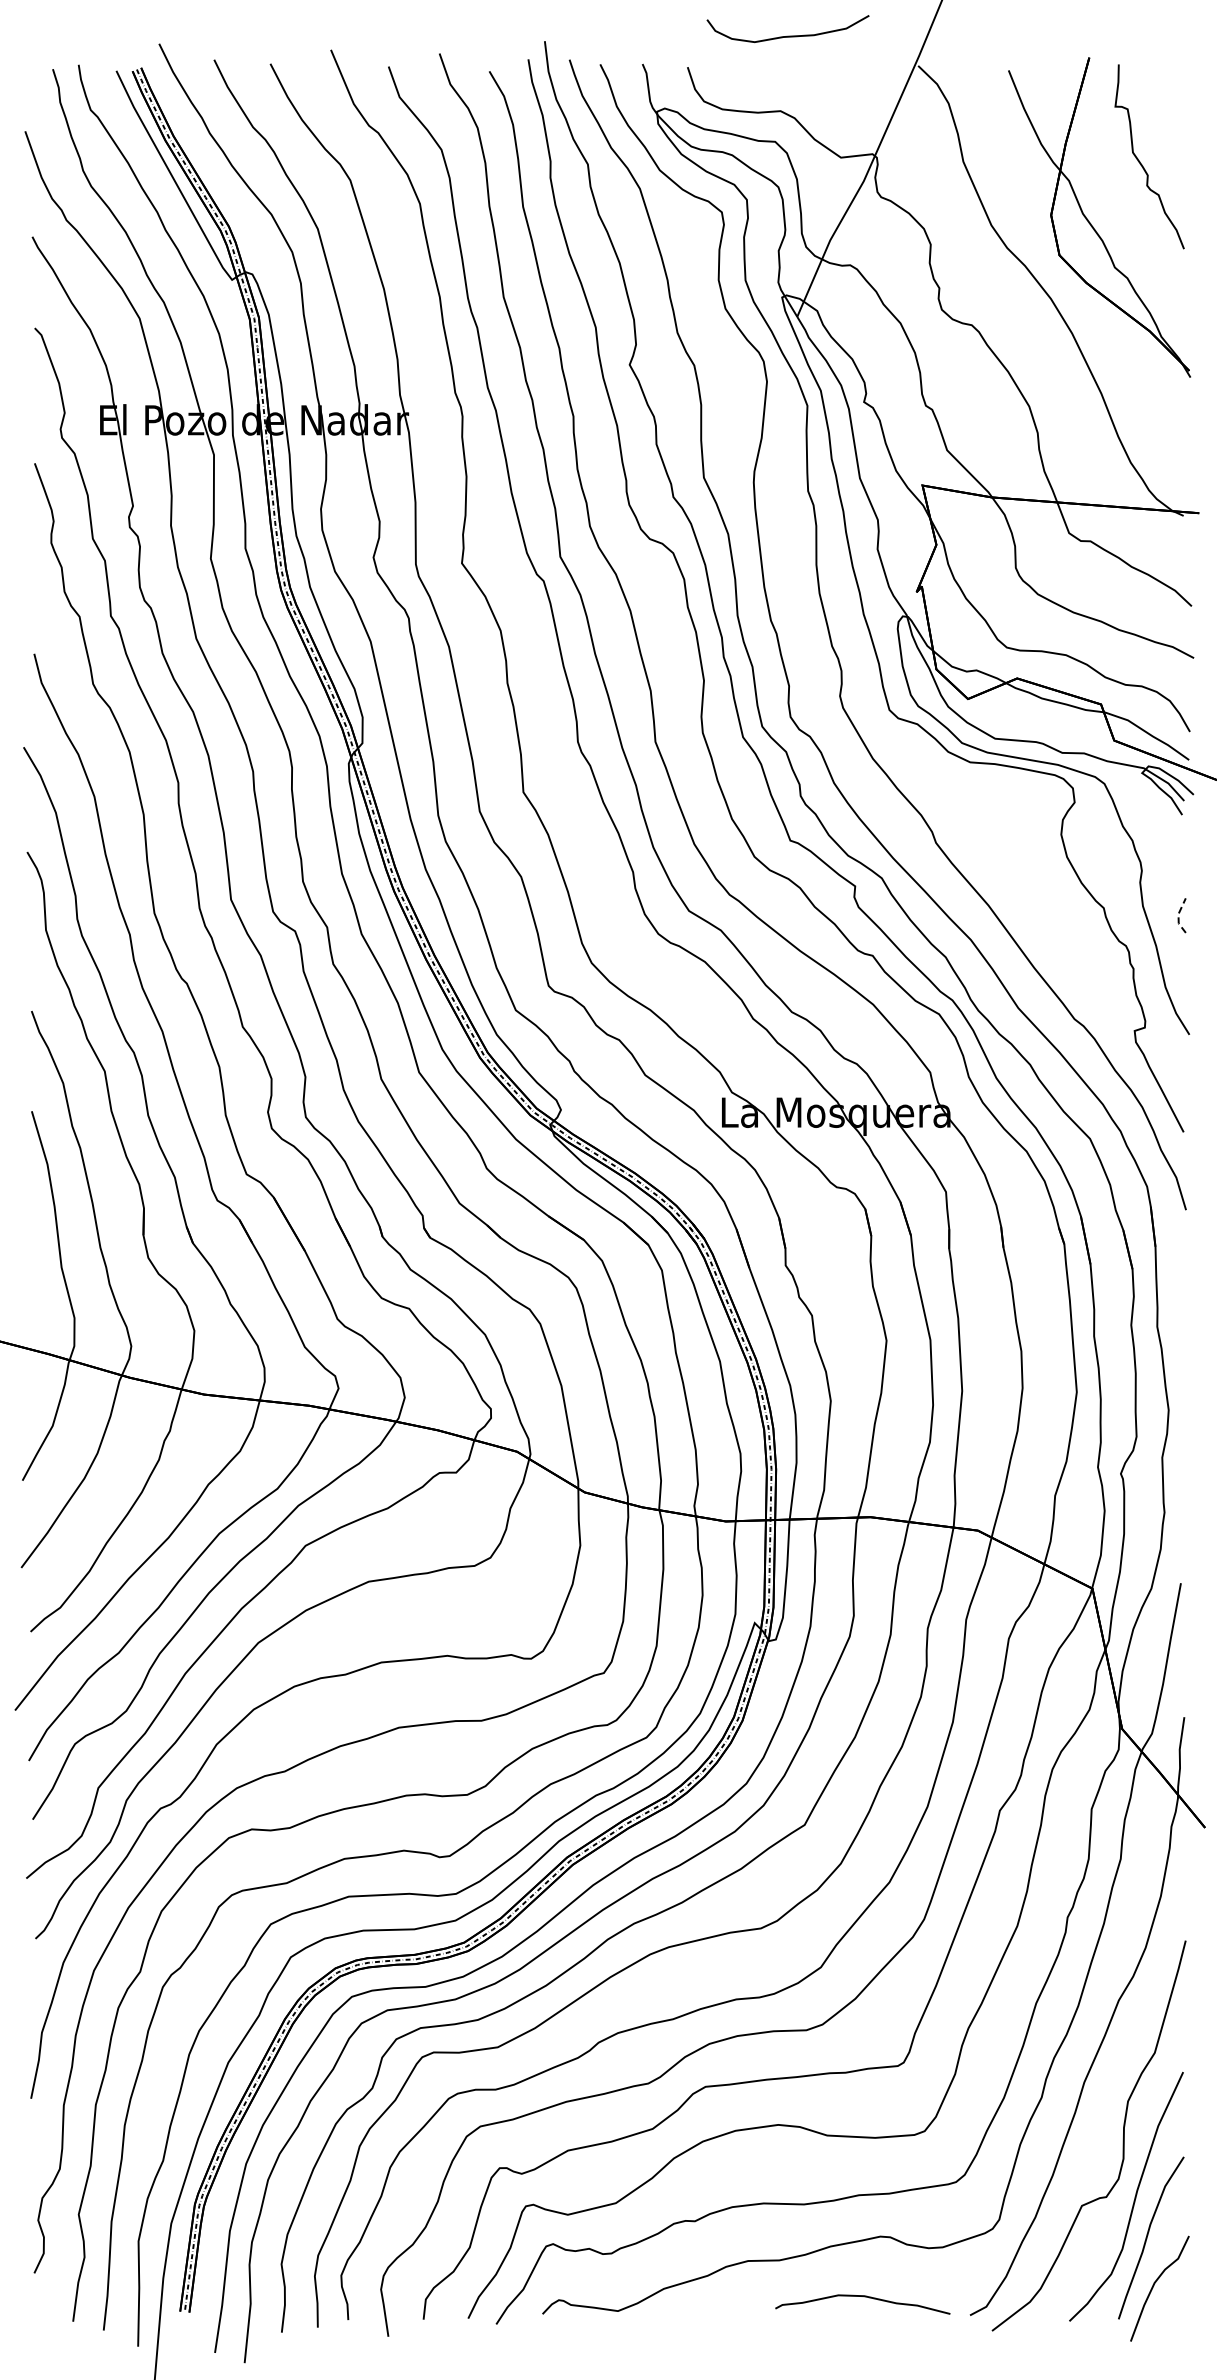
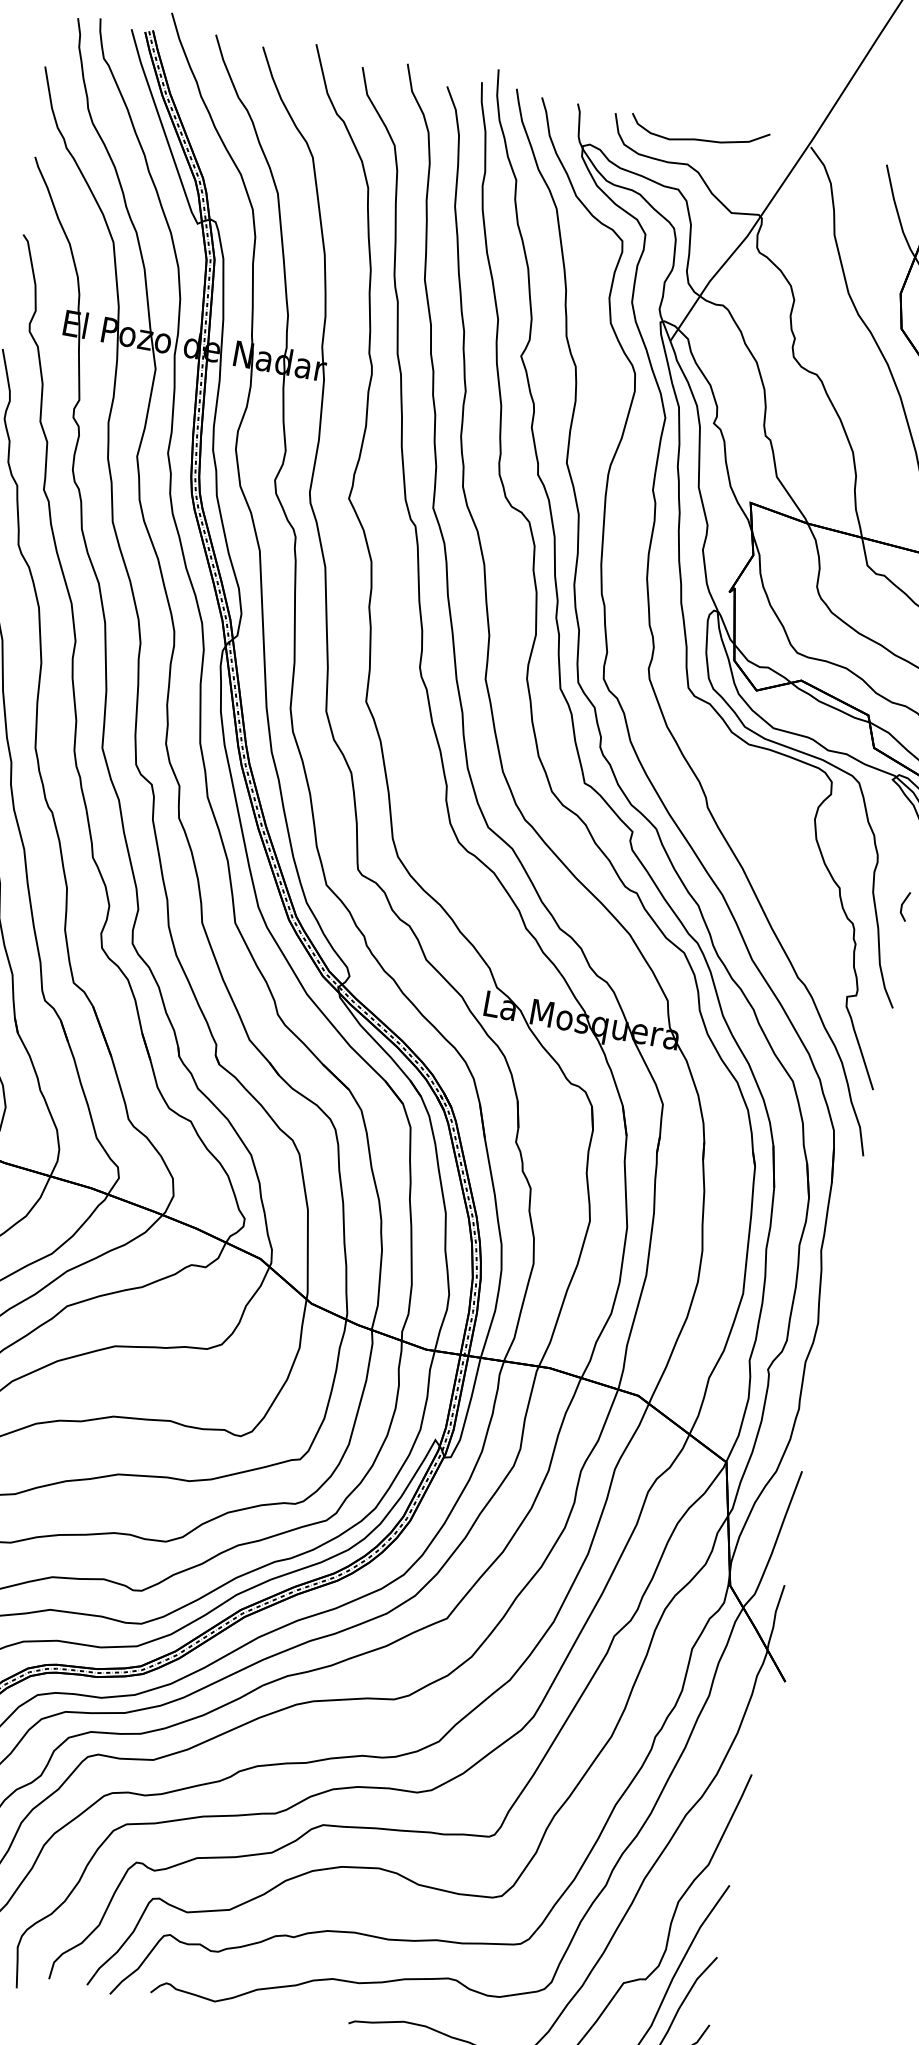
curve: (787, 35) -> (698, 138), moved
line: (1178, 916) -> (901, 906), dashed -> solid

